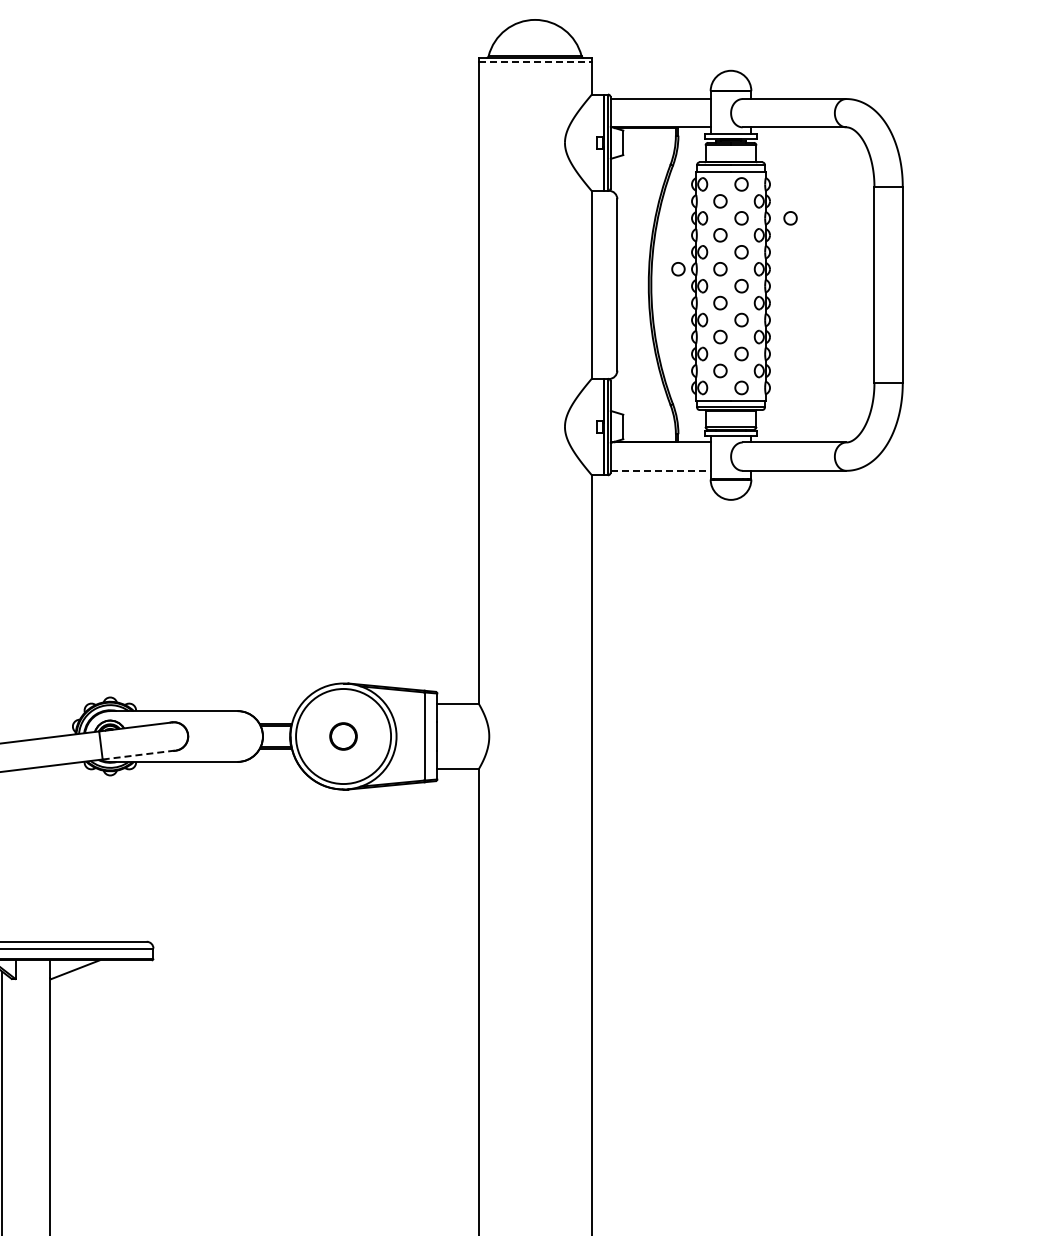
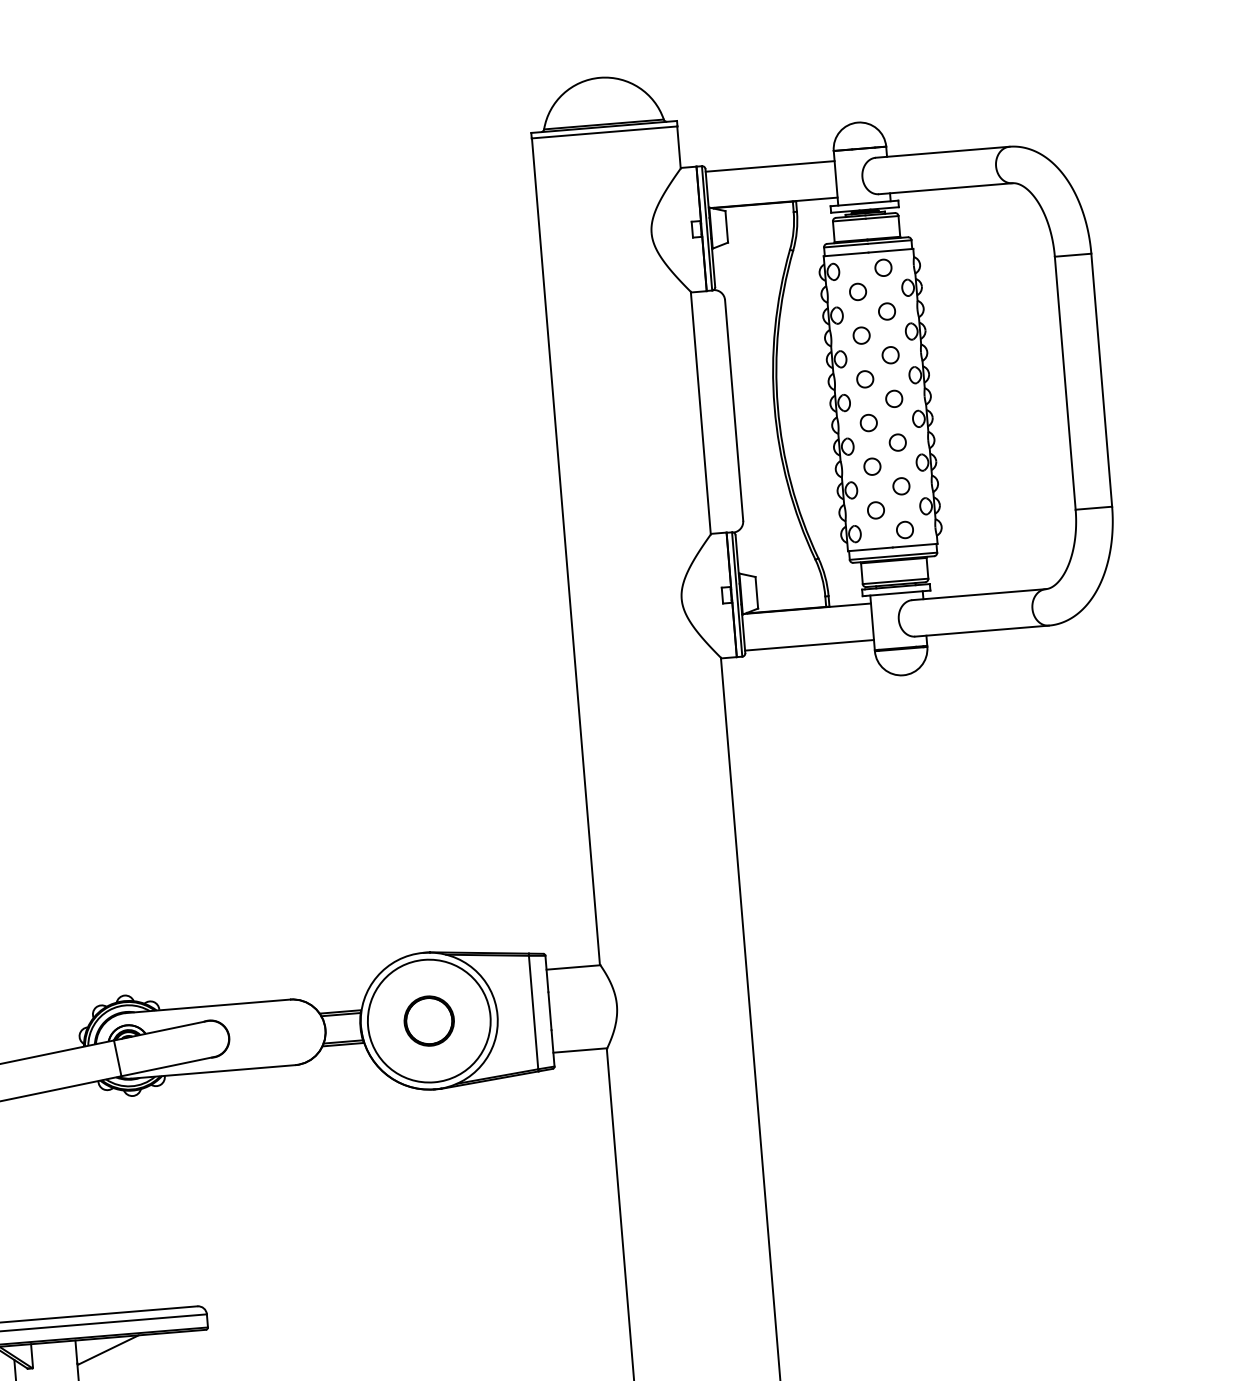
line: (535, 62) -> (605, 132), dashed -> solid
part: (790, 218) -> (950, 306), removed
part: (678, 269) -> (811, 384), removed
line: (661, 470) -> (810, 644), dashed -> solid
circle: (343, 736) -> (429, 1021), size x1.43
line: (139, 755) -> (168, 1067), dashed -> solid

